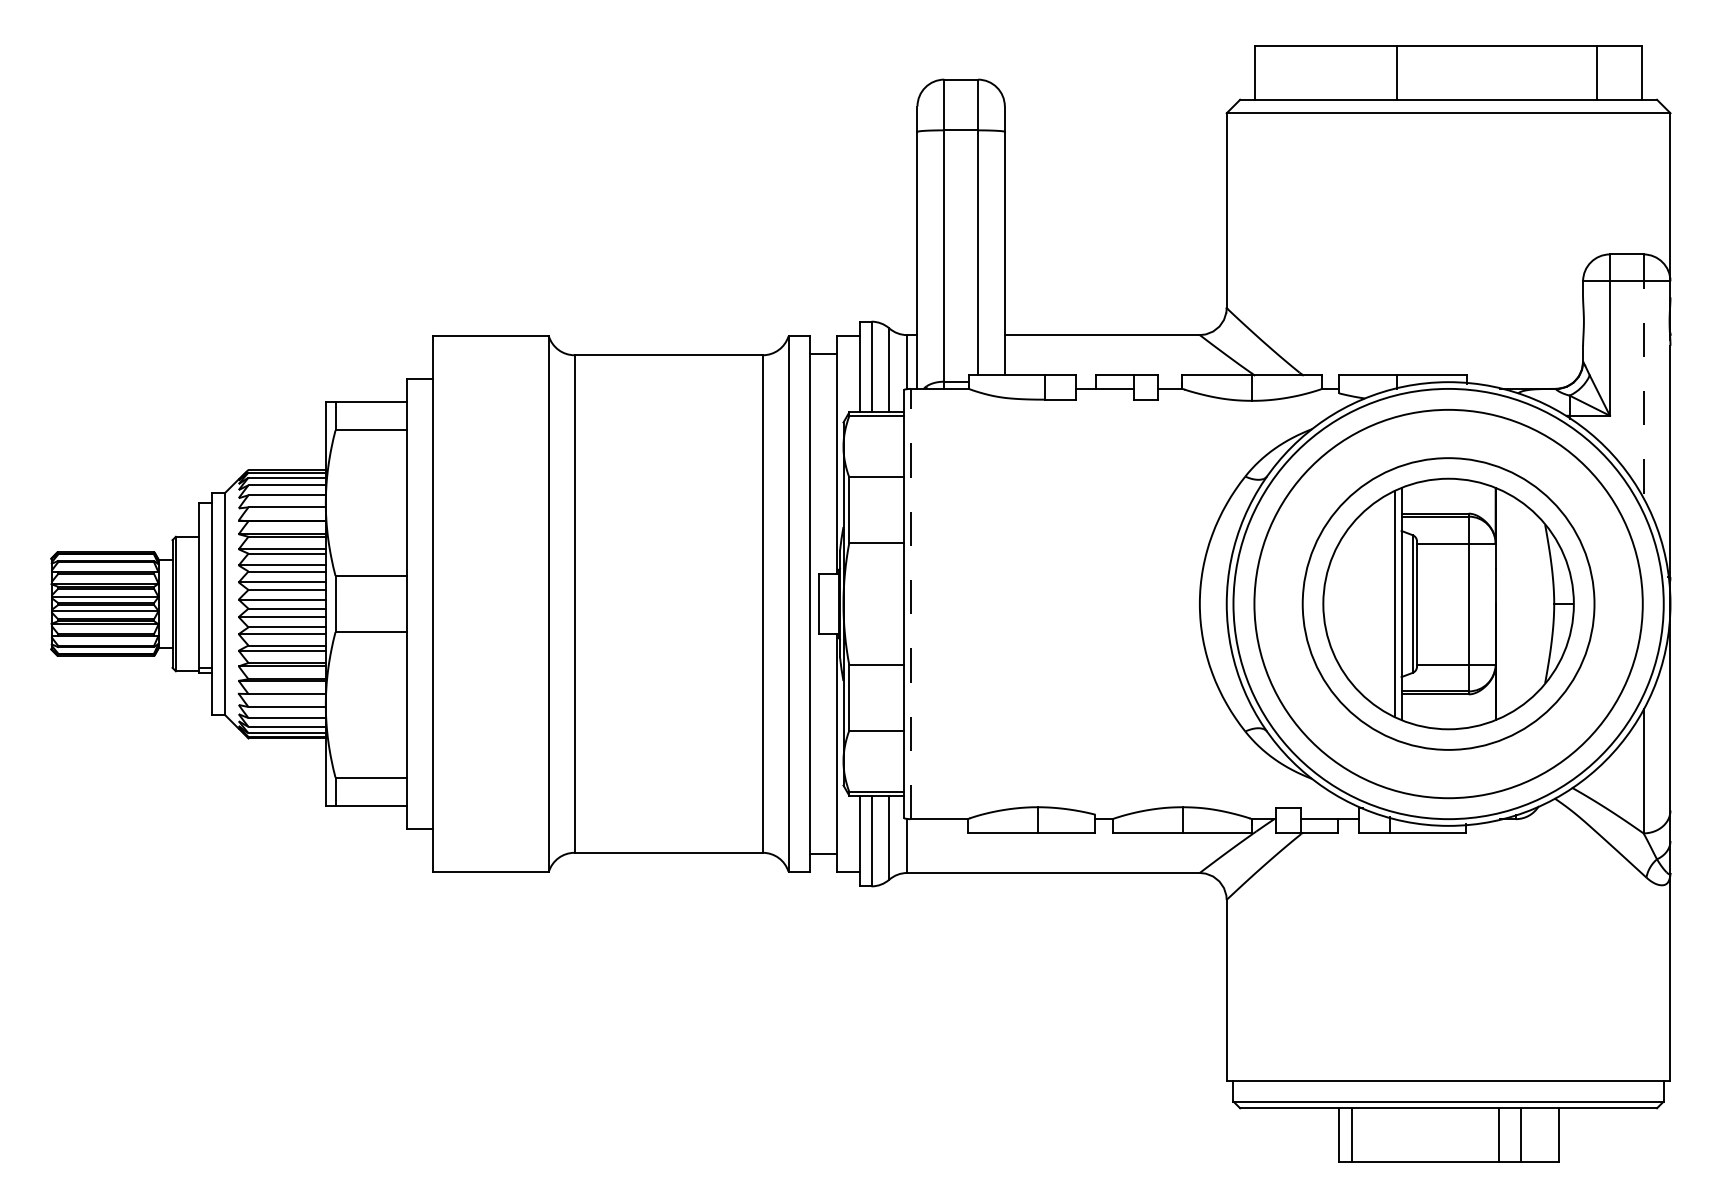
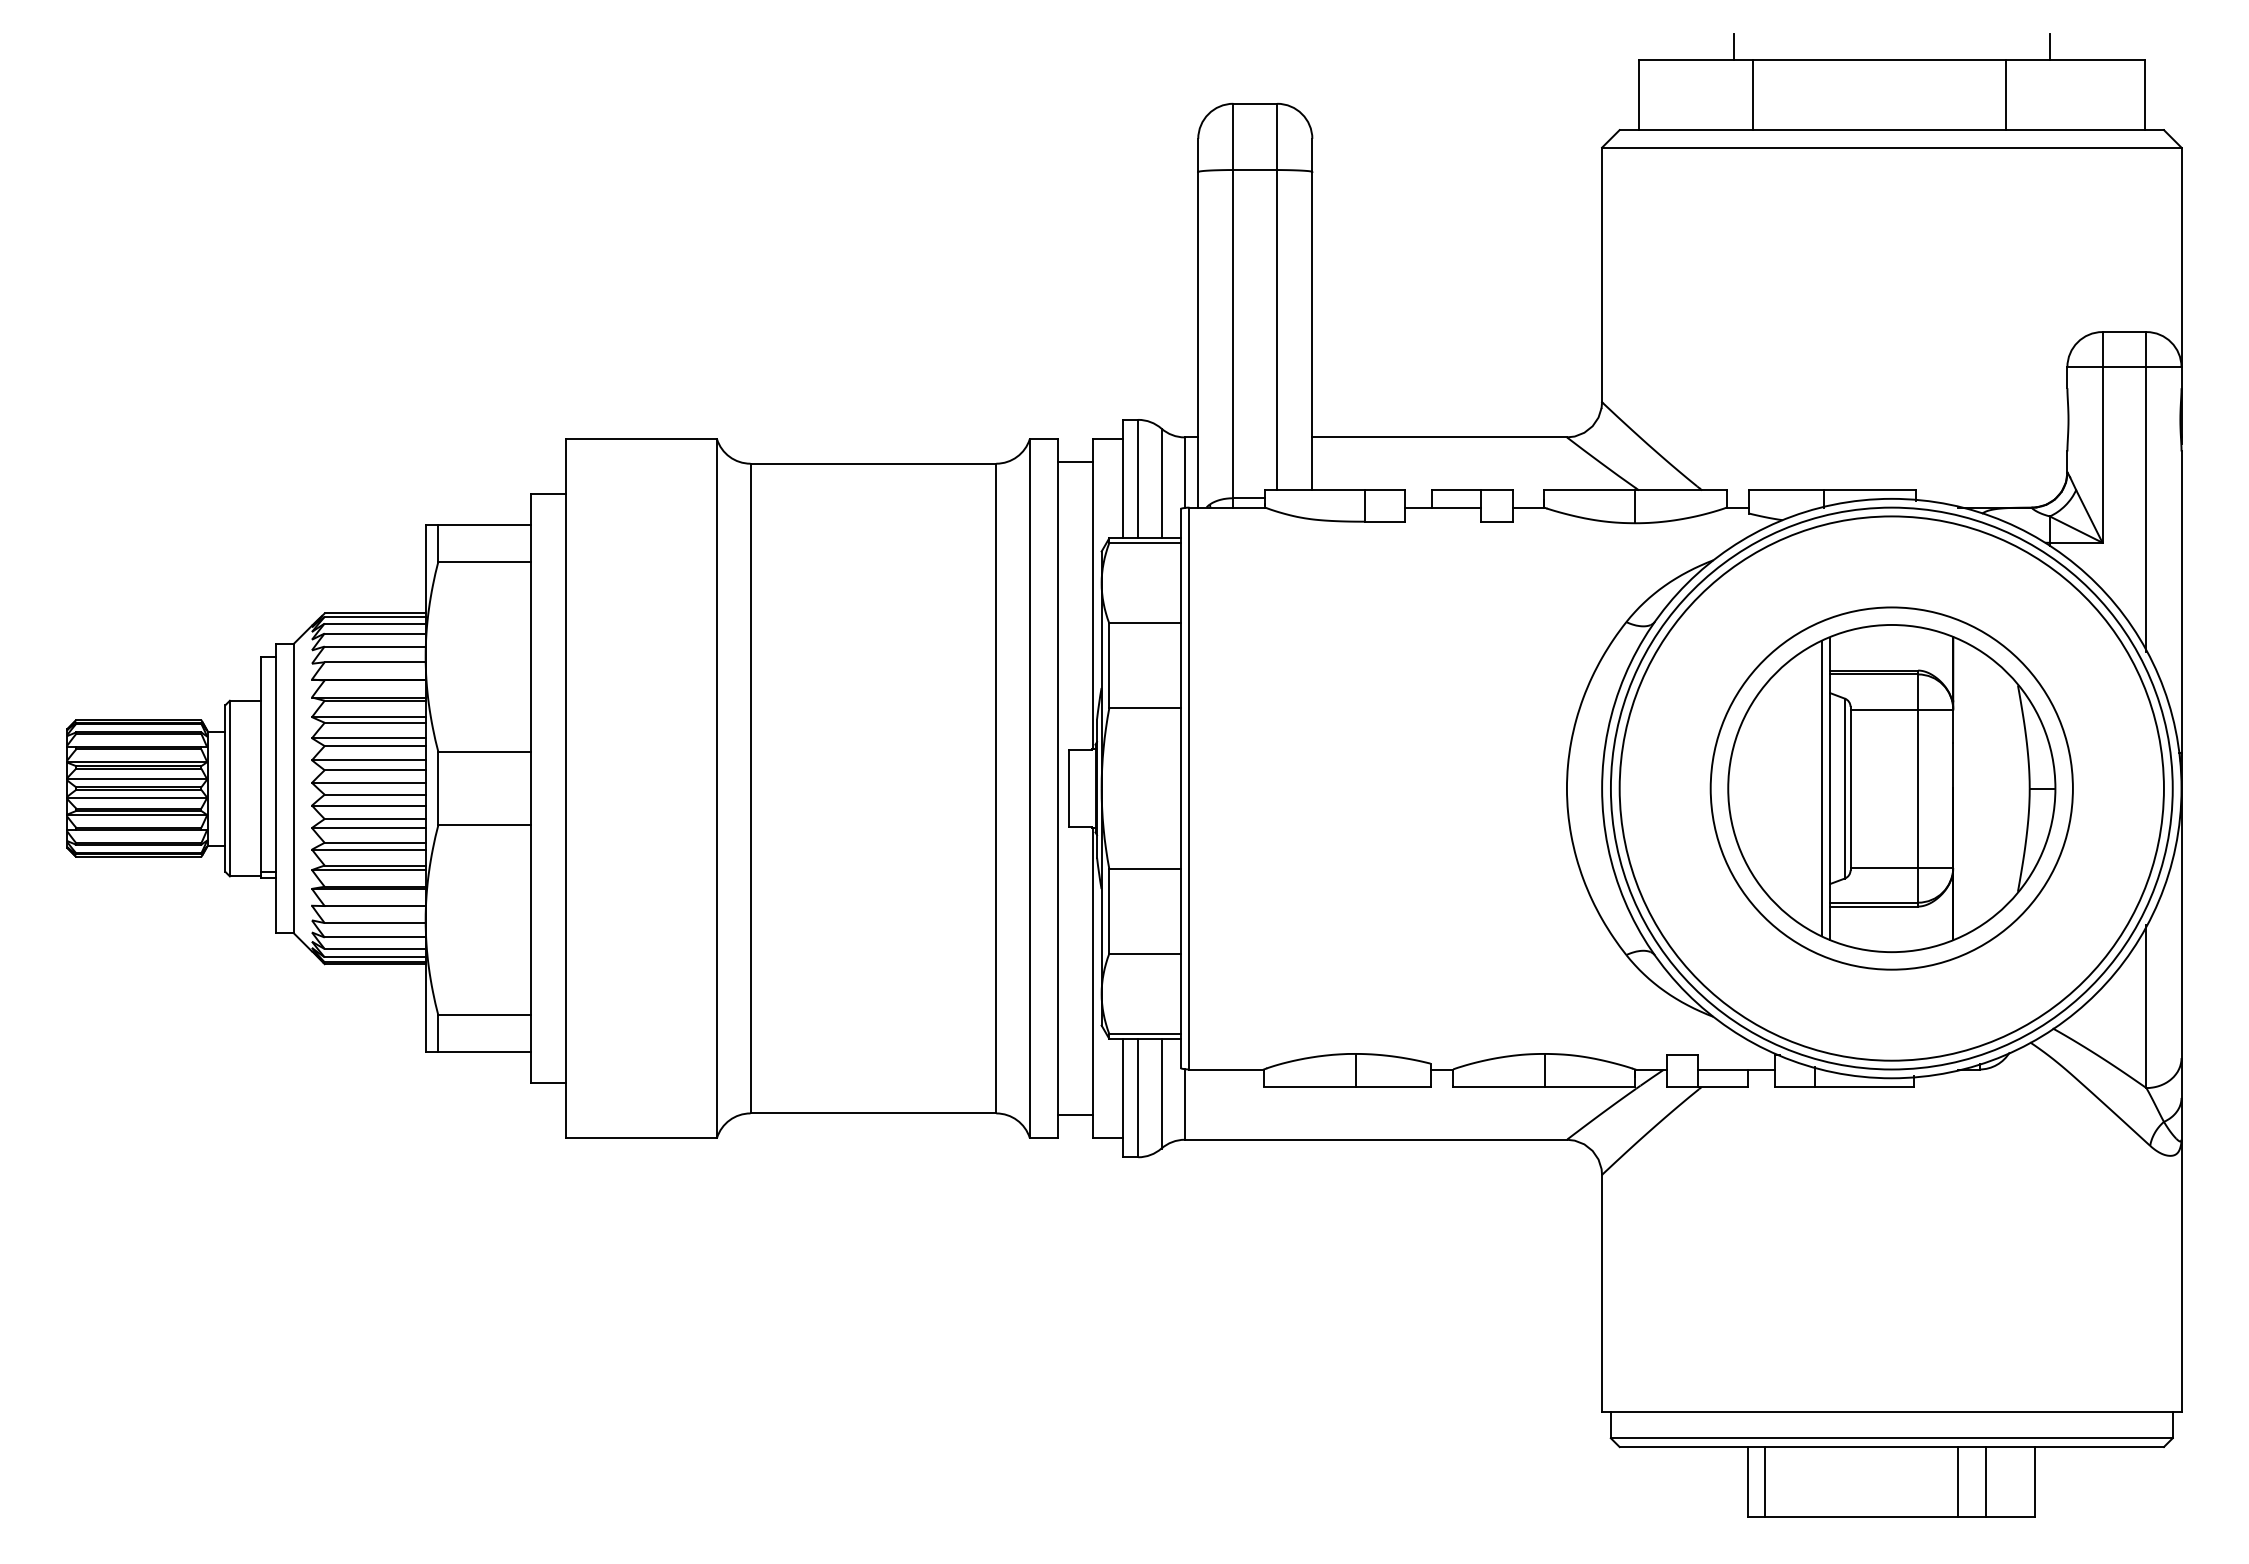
line: (1327, 35) -> (1733, 46), added
line: (1569, 35) -> (2049, 46), added
line: (1397, 72) -> (1752, 94), moved
line: (1596, 72) -> (2005, 94), moved
line: (1643, 376) -> (2146, 491), dashed -> solid
line: (910, 603) -> (1189, 788), dashed -> solid
circle: (1448, 603) -> (1891, 788), size x0.71
circle: (1448, 603) -> (1891, 788), size x1.43

